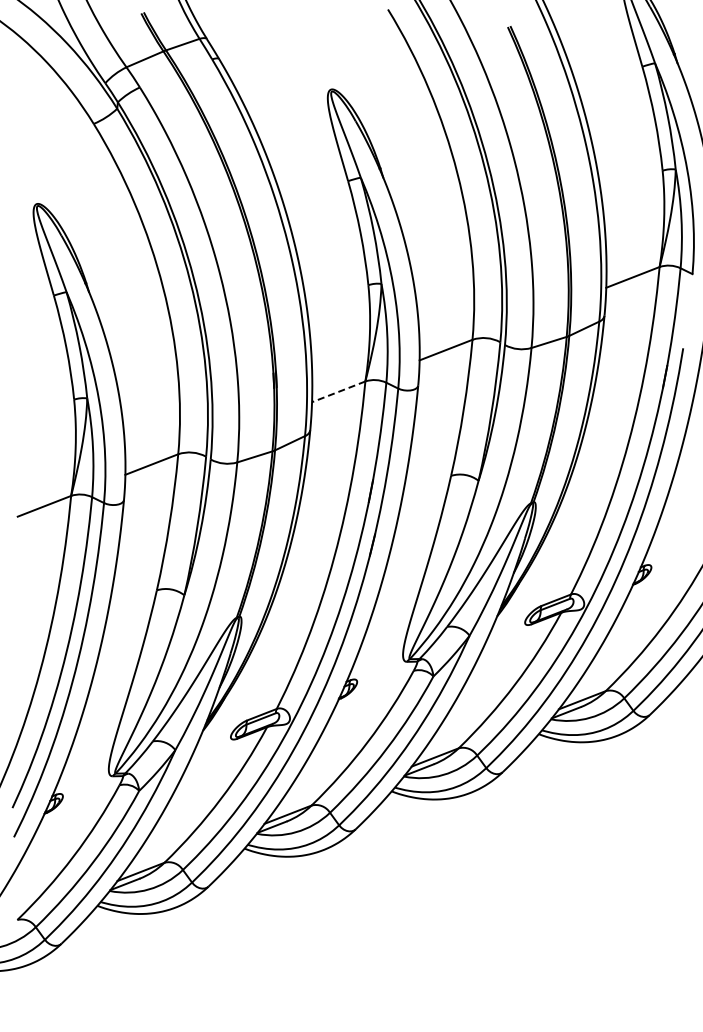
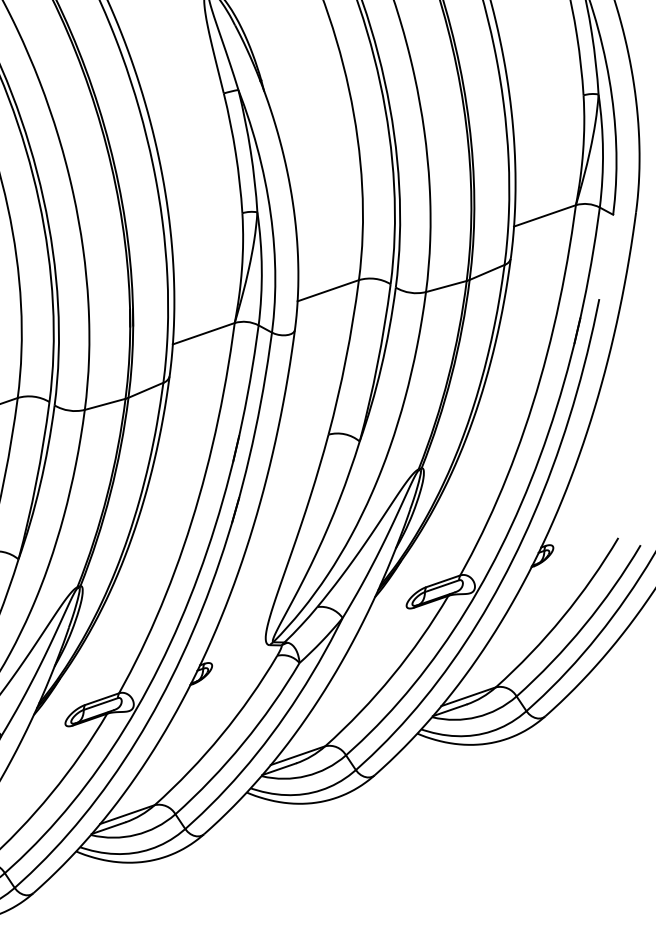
line: (338, 391) -> (203, 333), dashed -> solid

